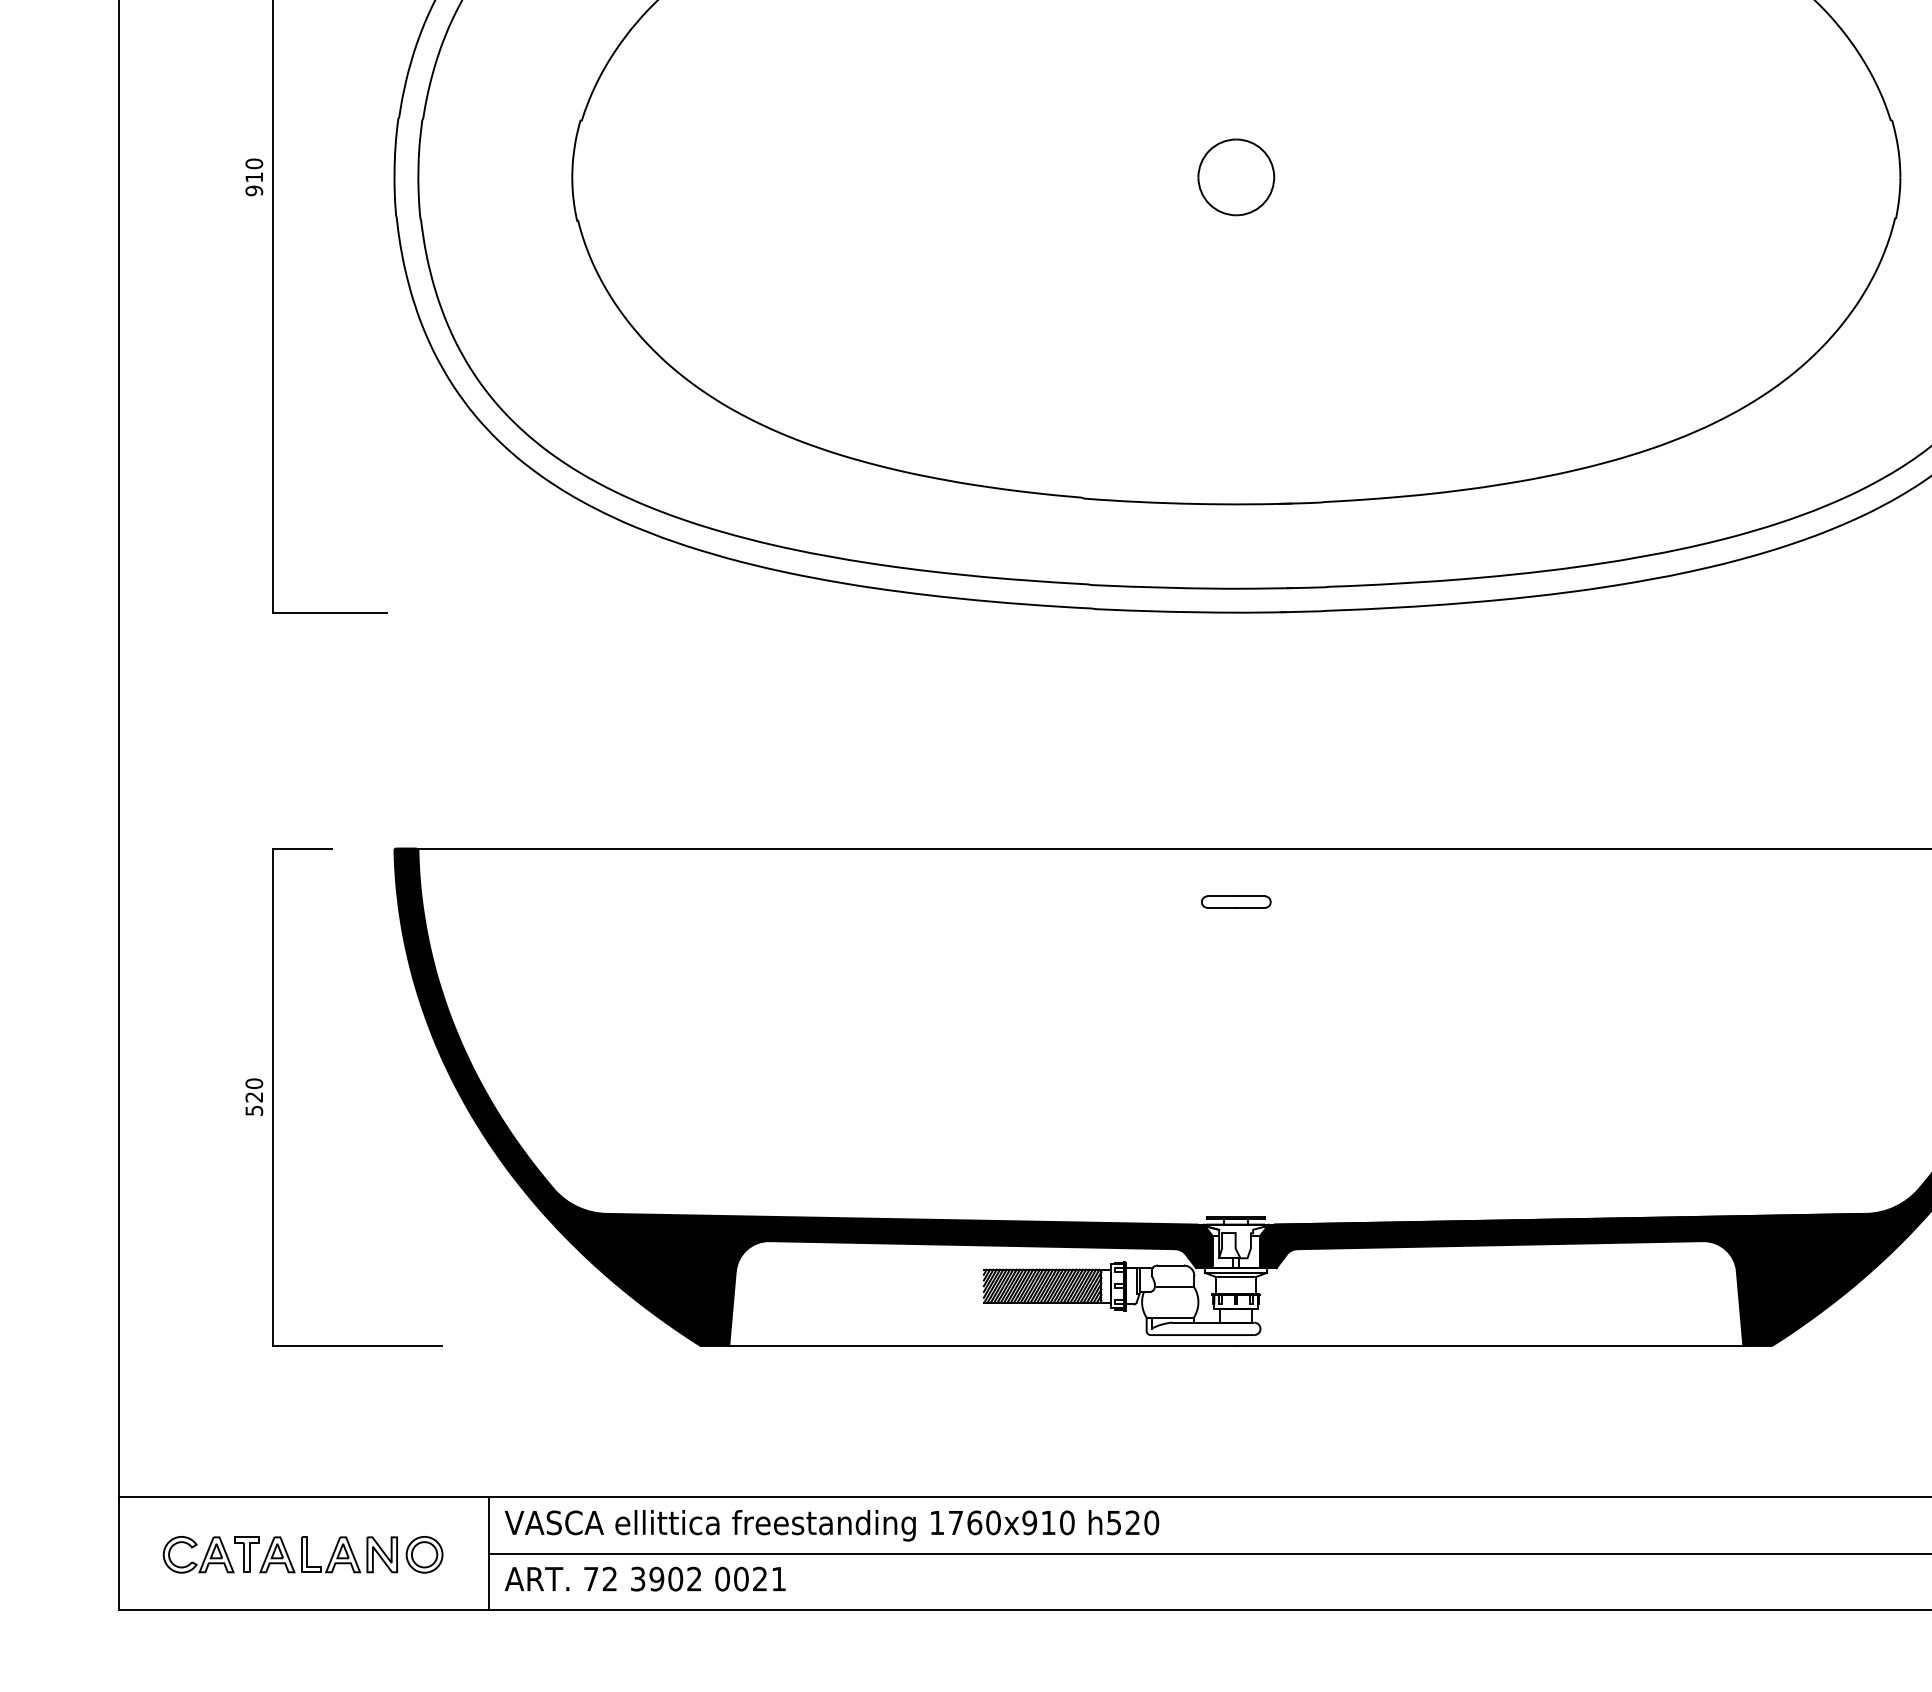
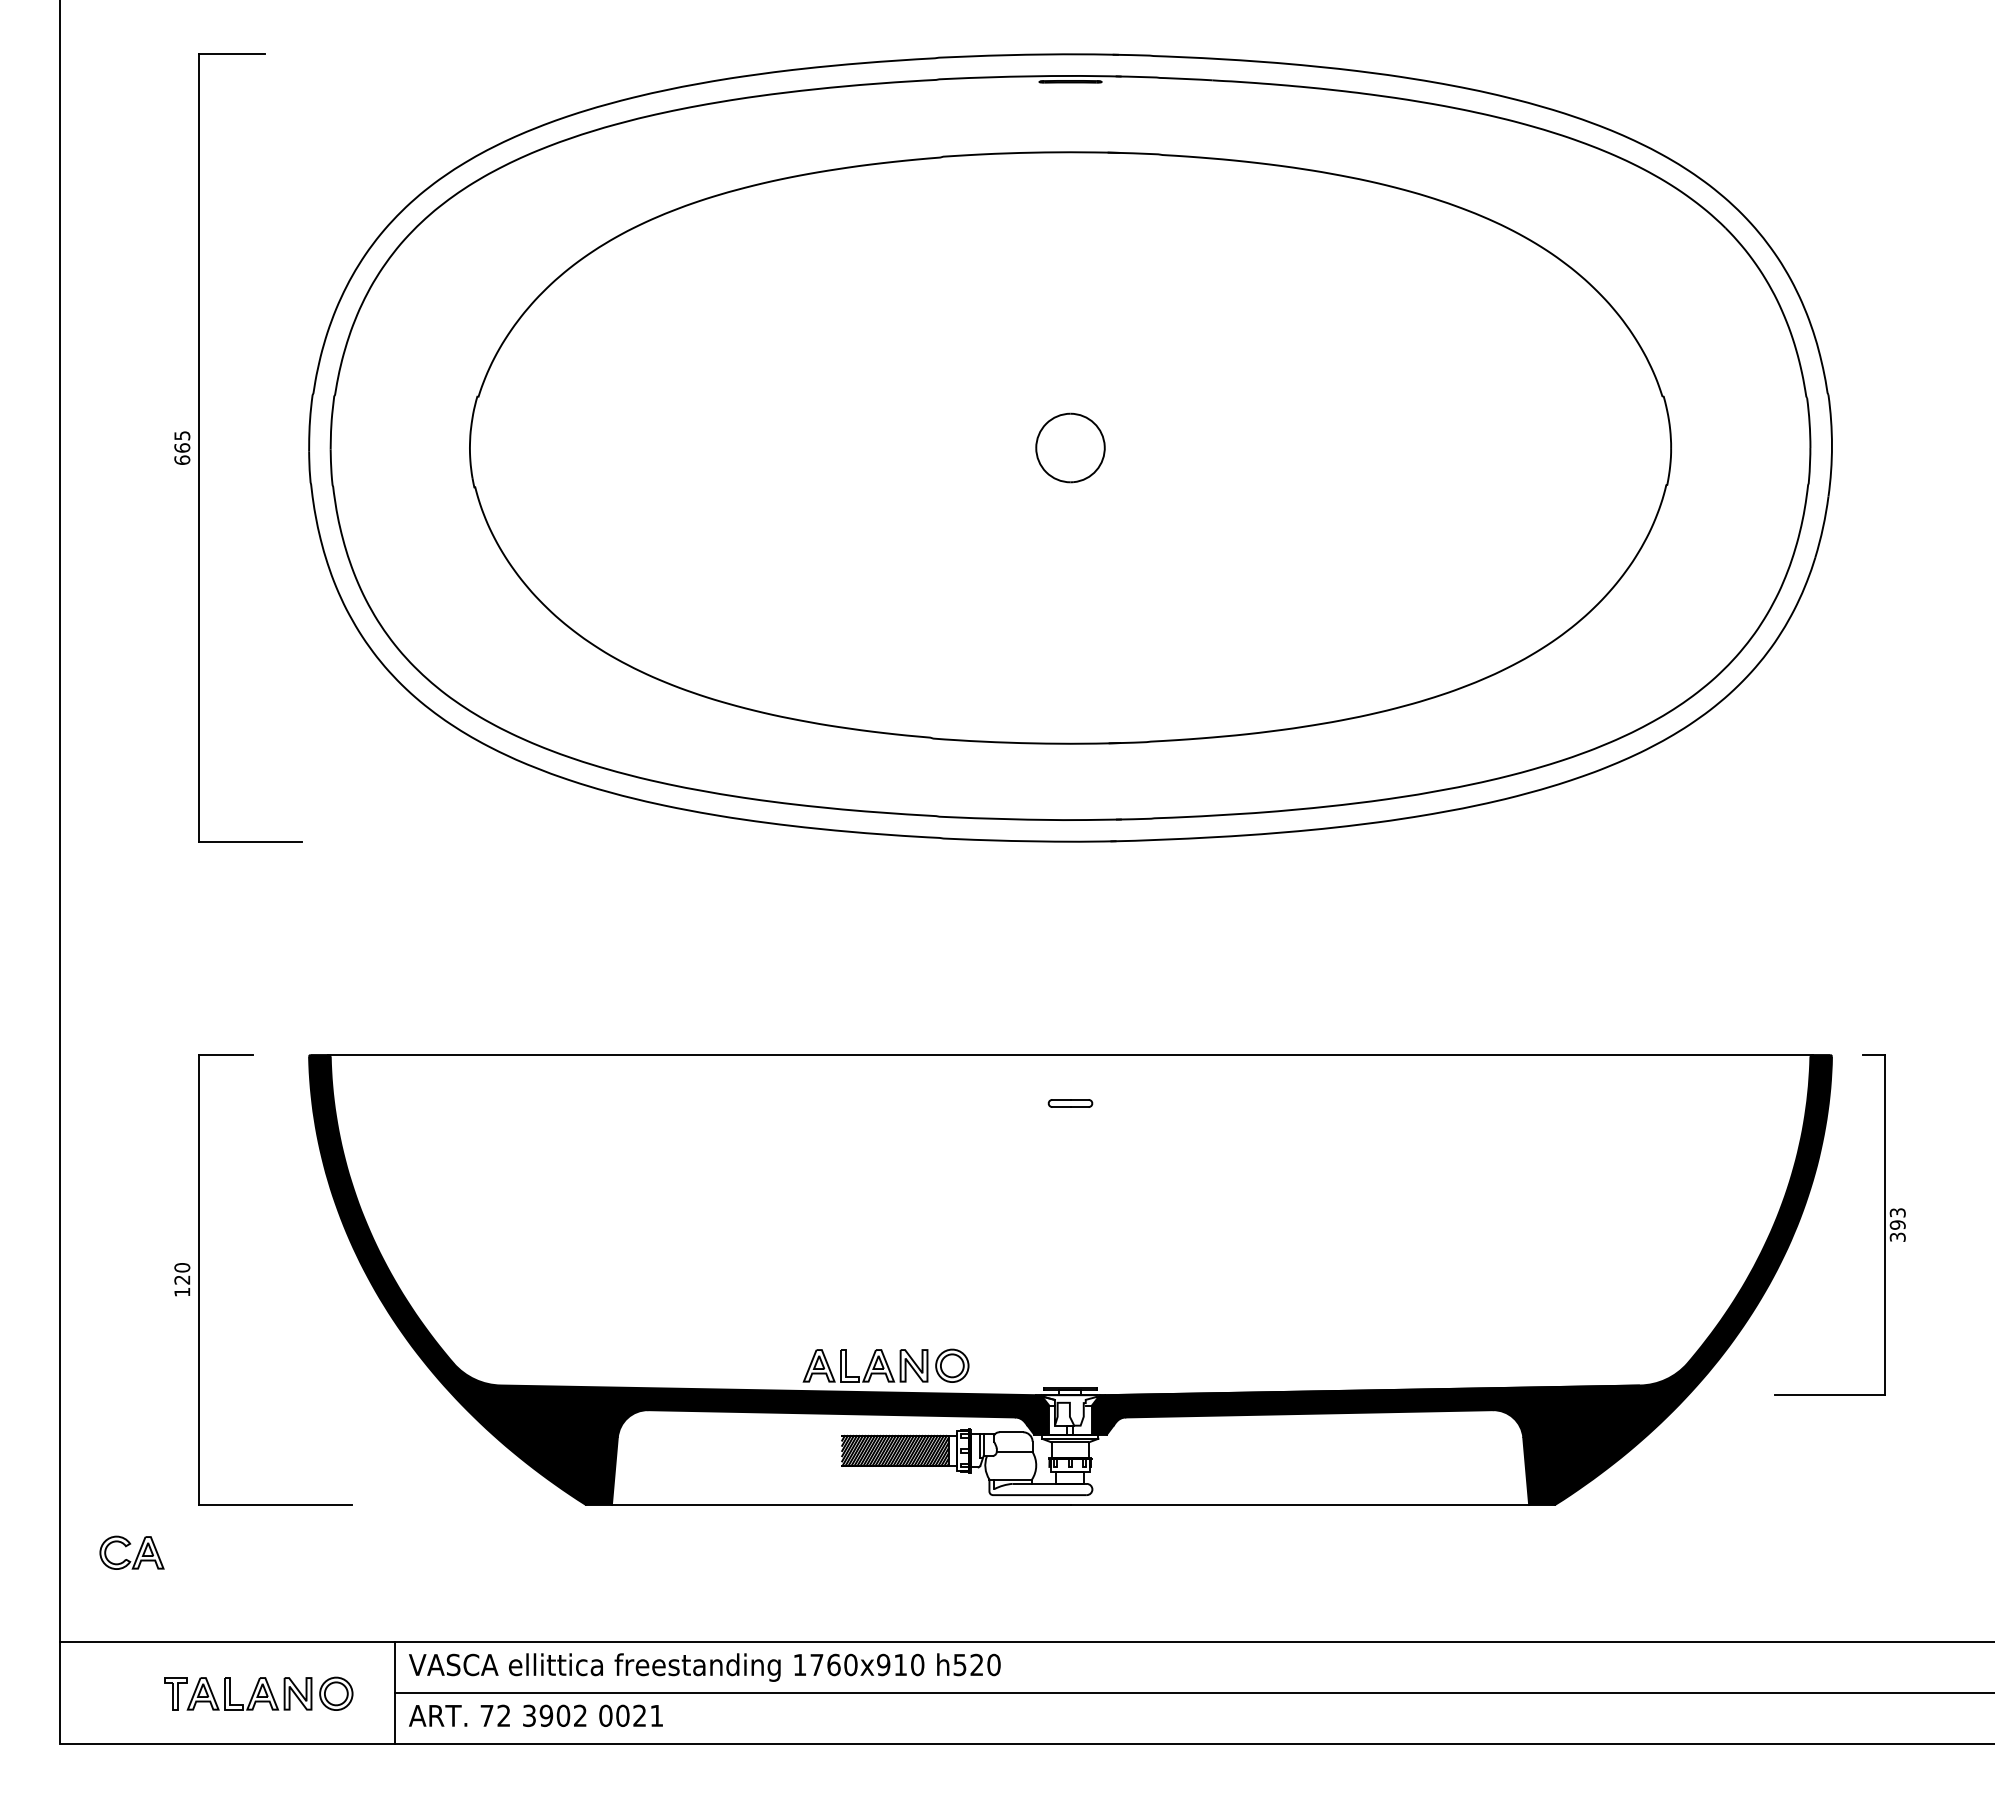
text: (254, 177) -> (182, 448), 910 -> 665
part: (1236, 902) -> (1070, 1103), size x0.7
text: (254, 1109) -> (182, 1291), 520 -> 120
part: (1031, 1191) -> (885, 1365), added
part: (204, 1556) -> (137, 1554), moved

